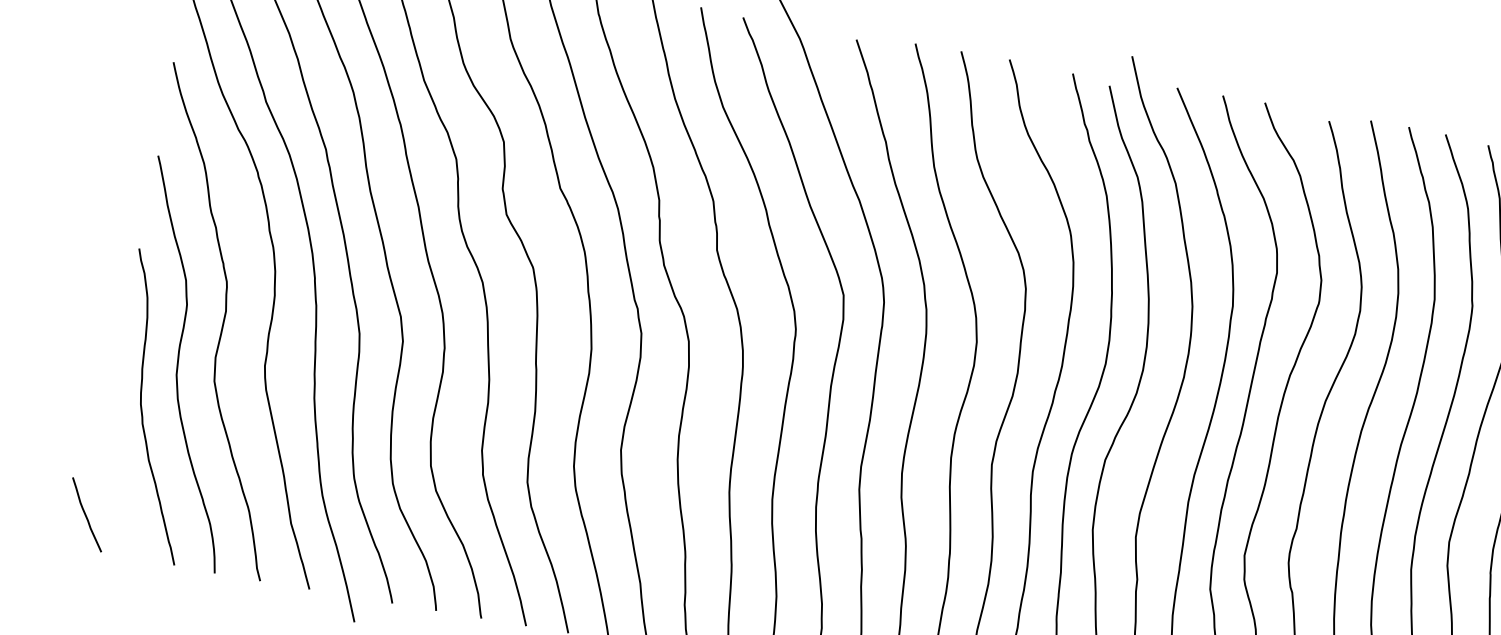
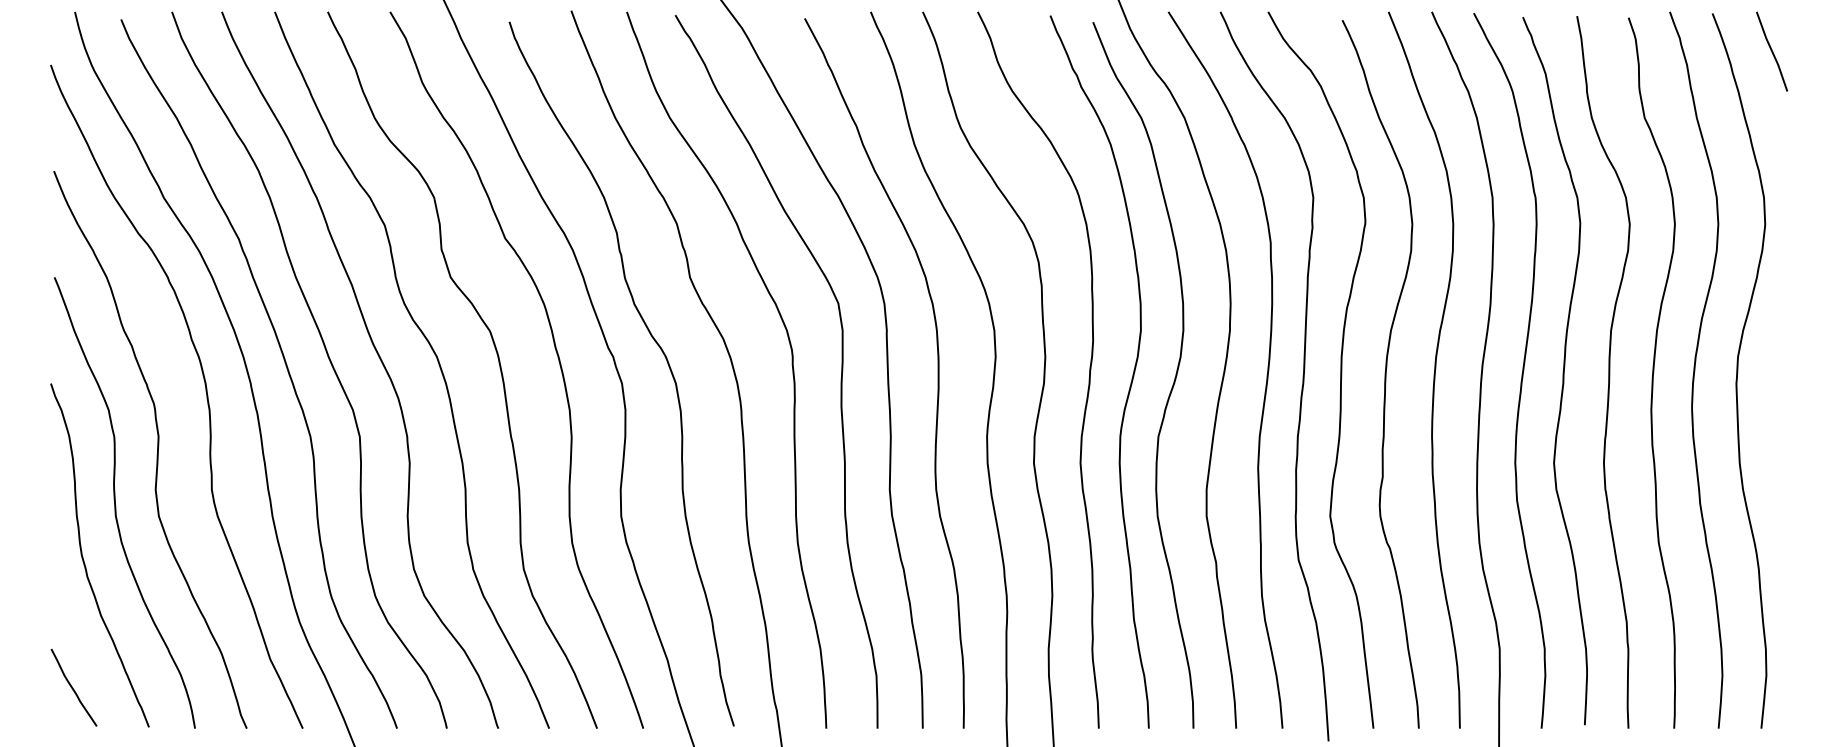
curve: (86, 514) -> (73, 687), moved

